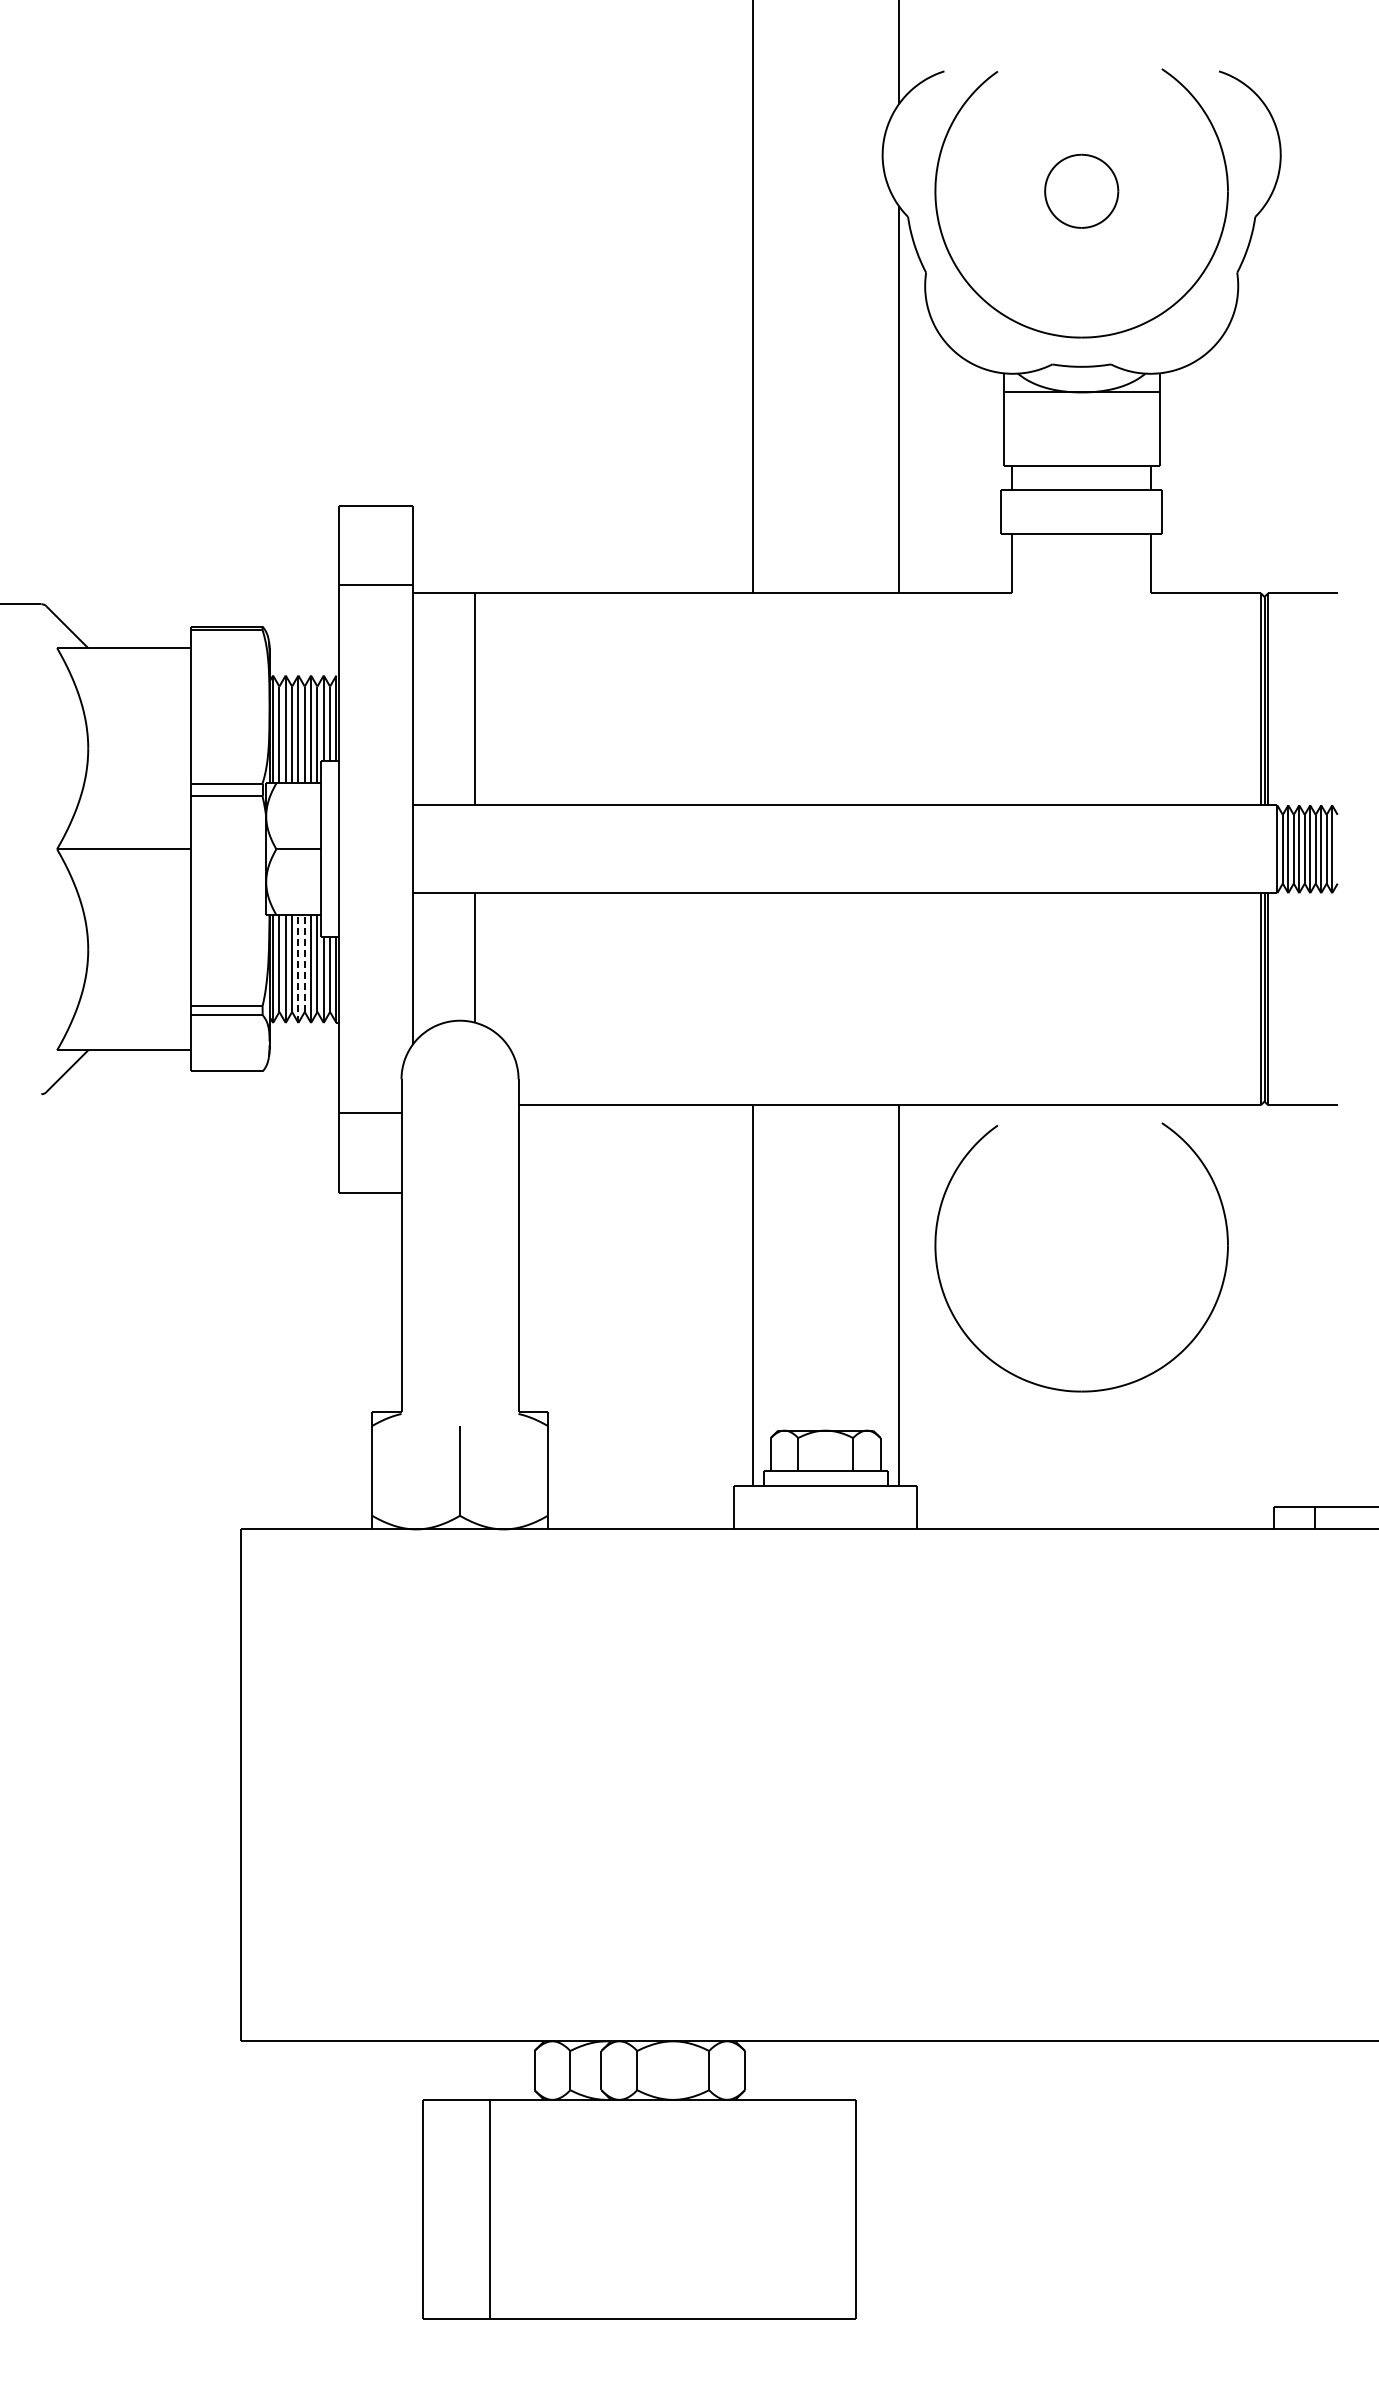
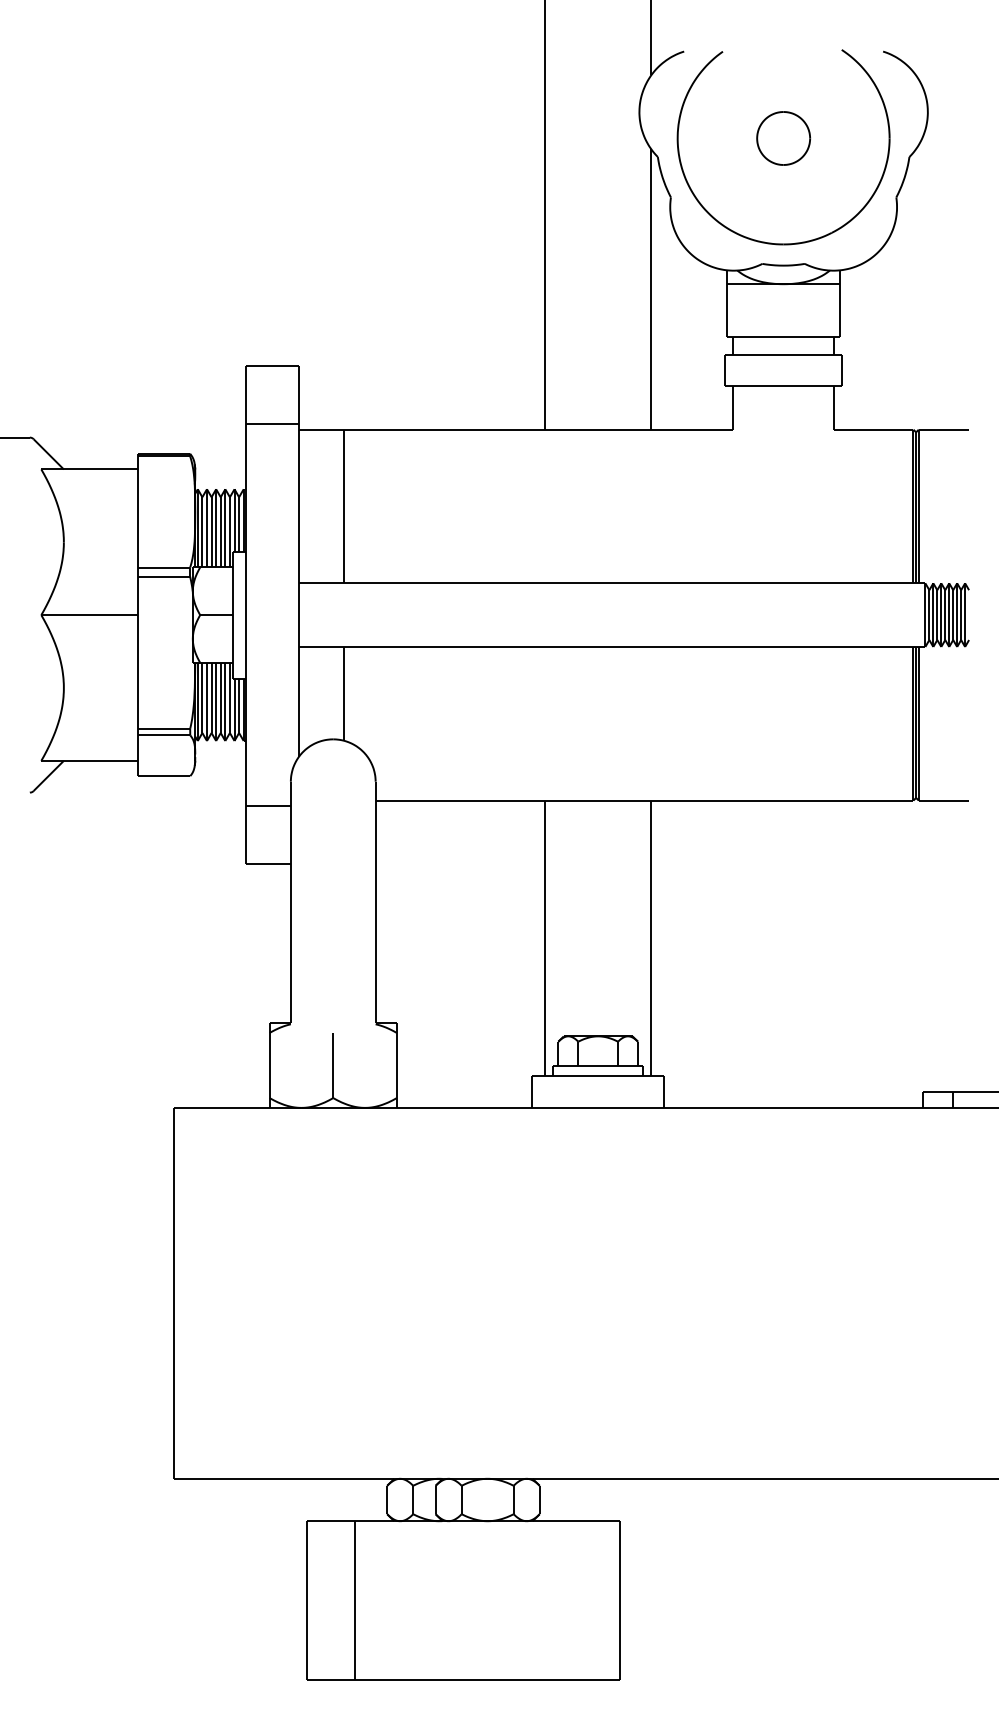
line: (304, 963) -> (220, 697), dashed -> solid
line: (298, 969) -> (216, 702), dashed -> solid
part: (1065, 1389) -> (771, 1006), removed

